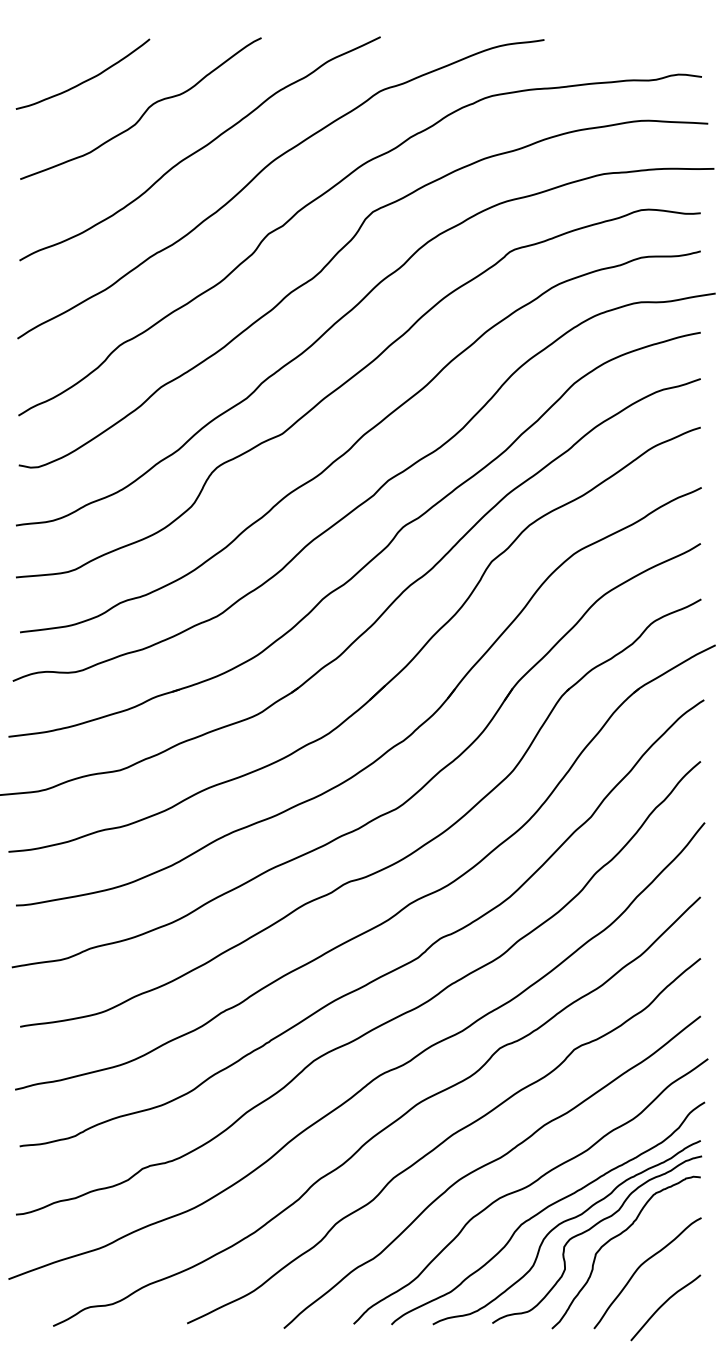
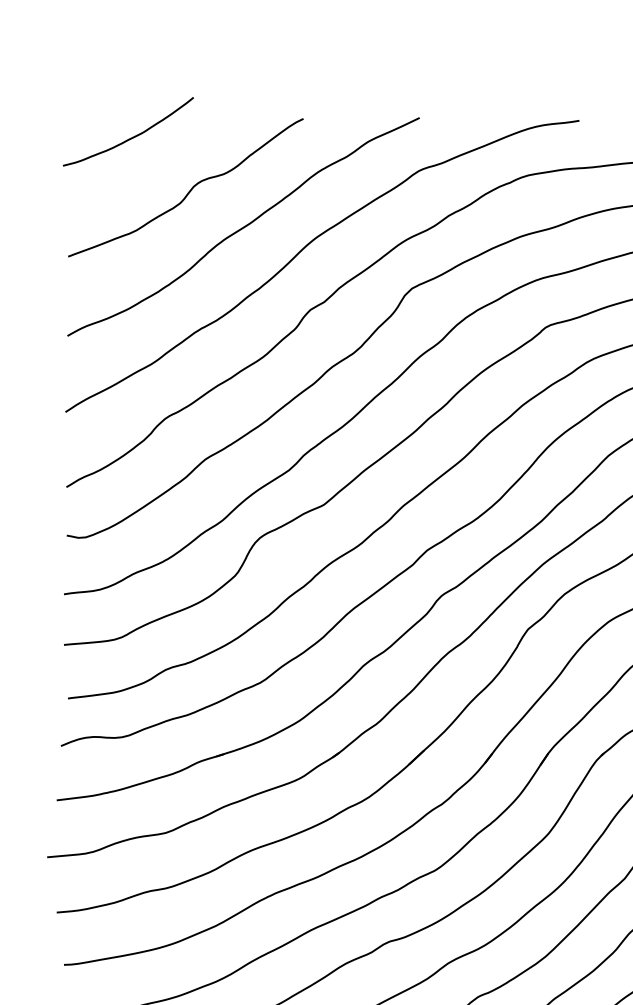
curve: (86, 79) -> (131, 136), moved

